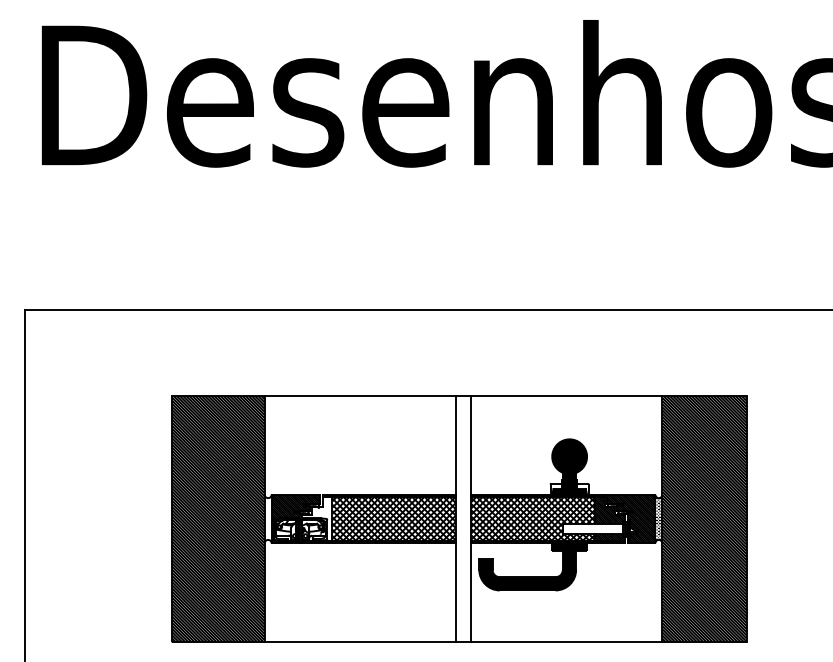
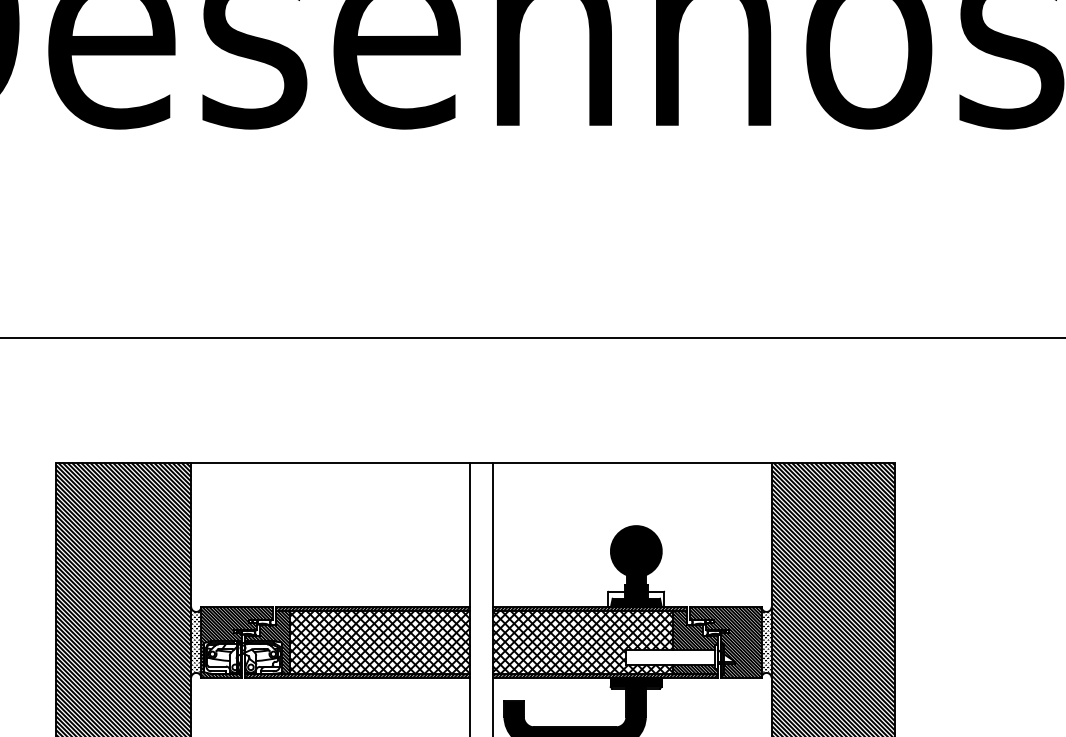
hatch: (268, 518) -> (196, 641), added
hatch: (316, 518) -> (266, 641), added

